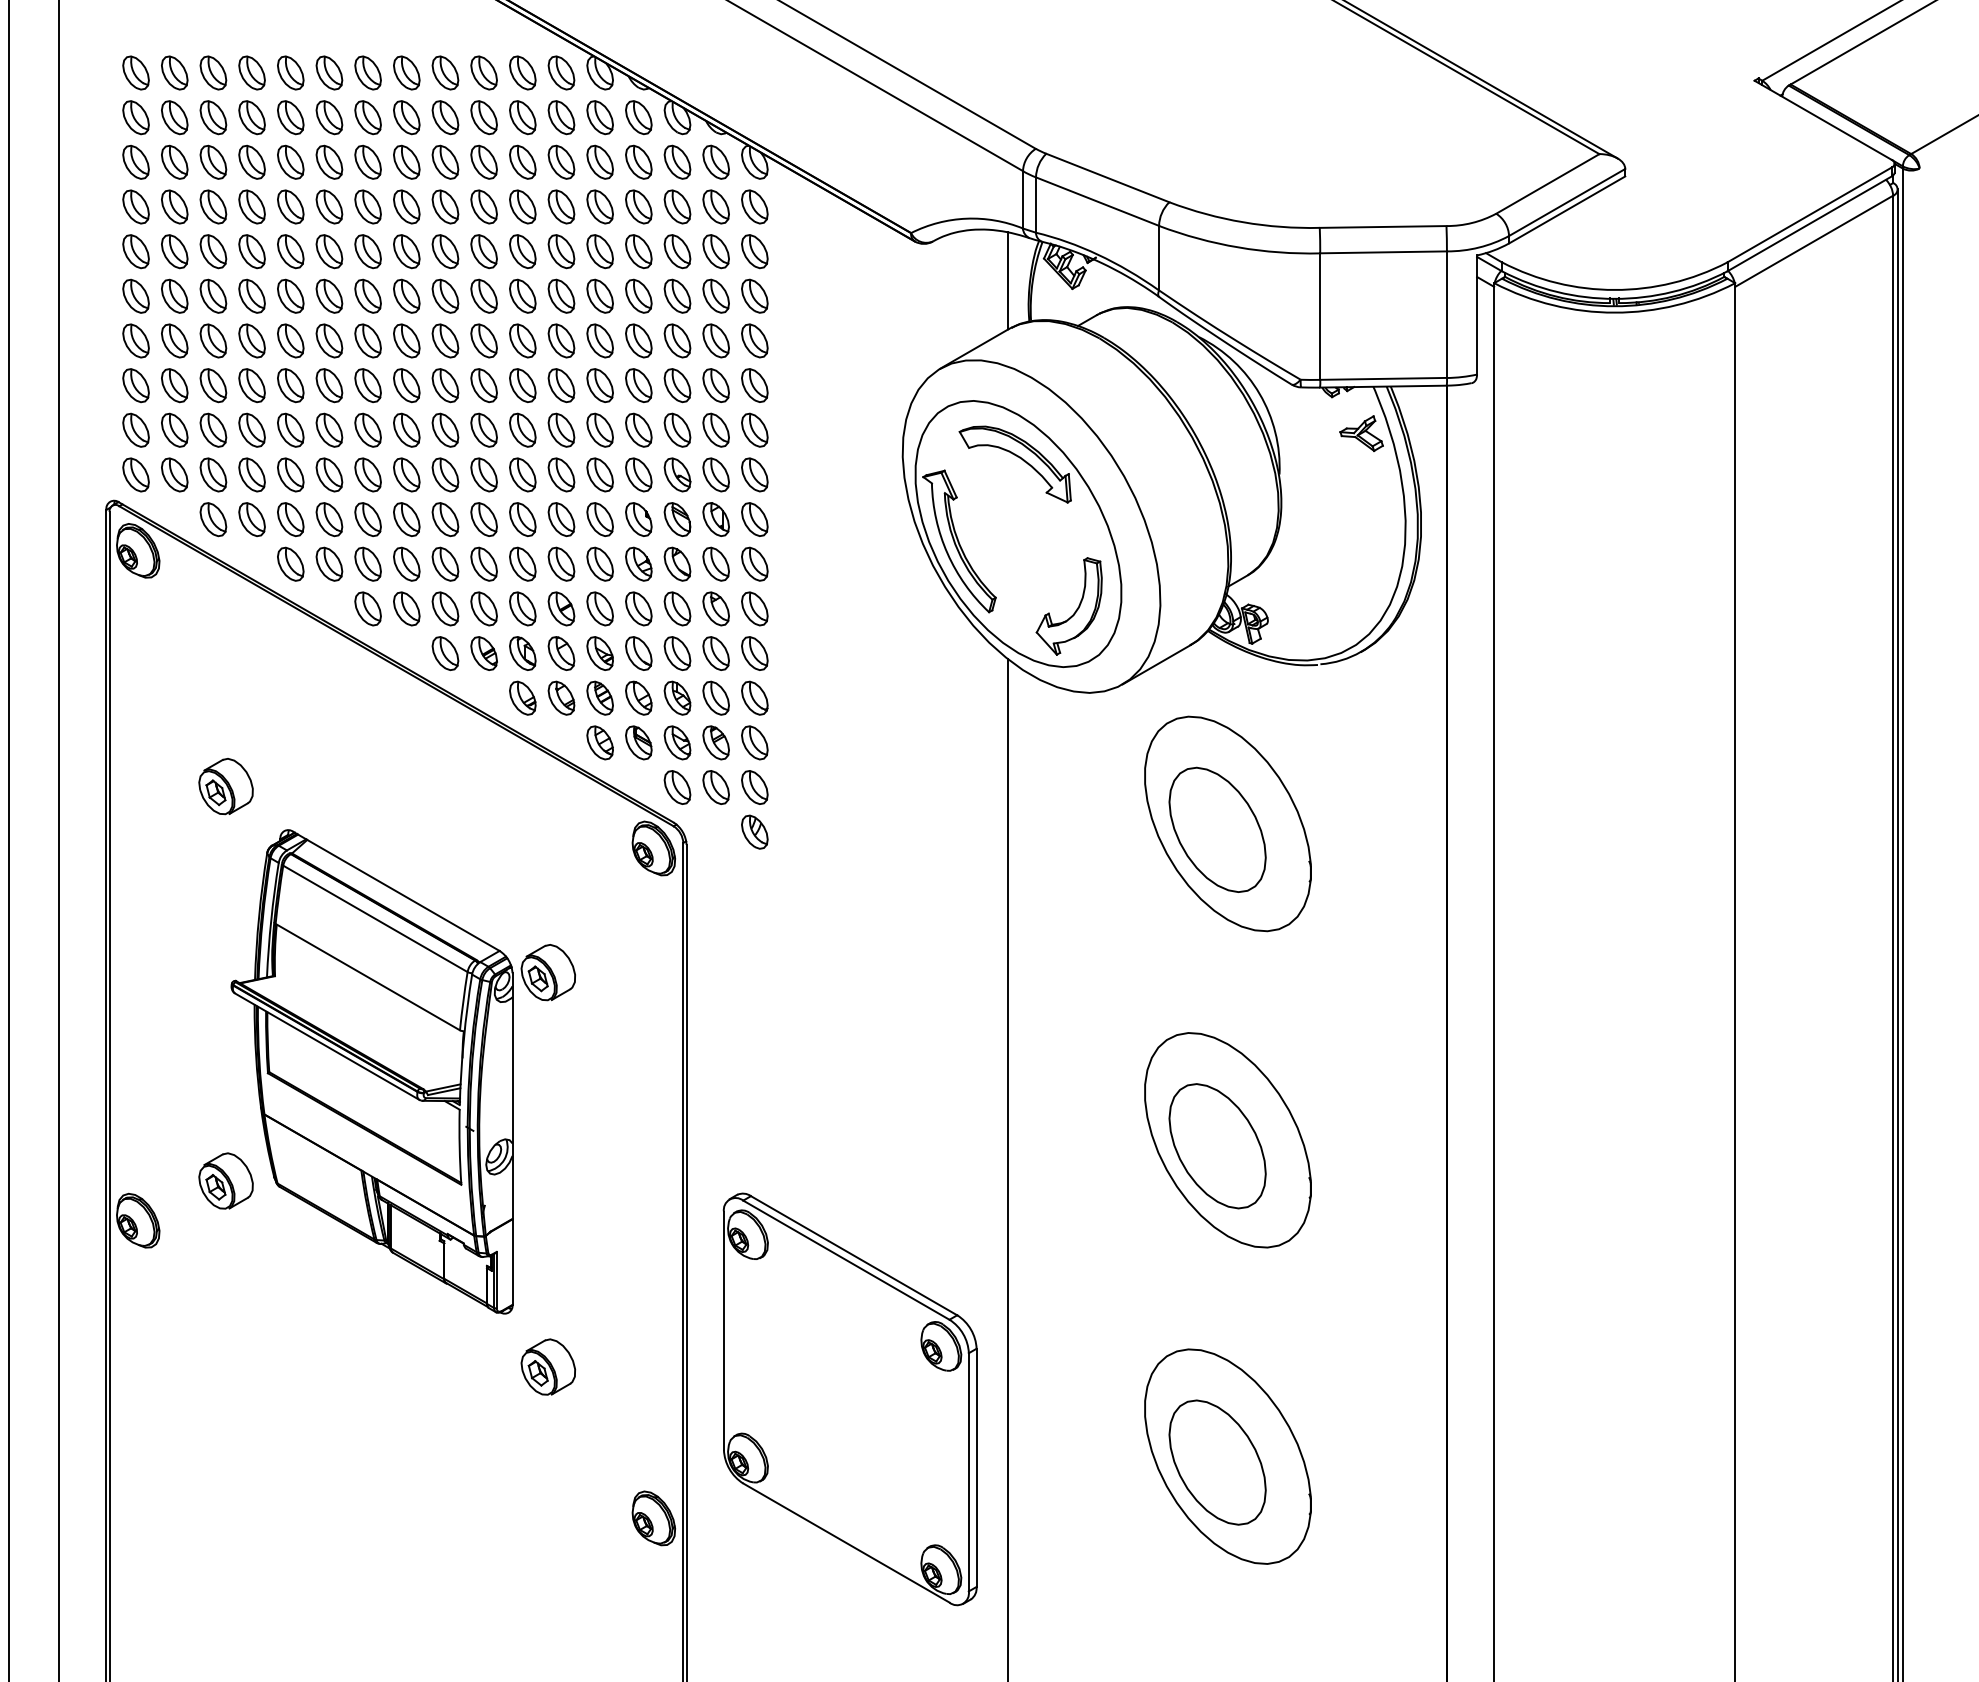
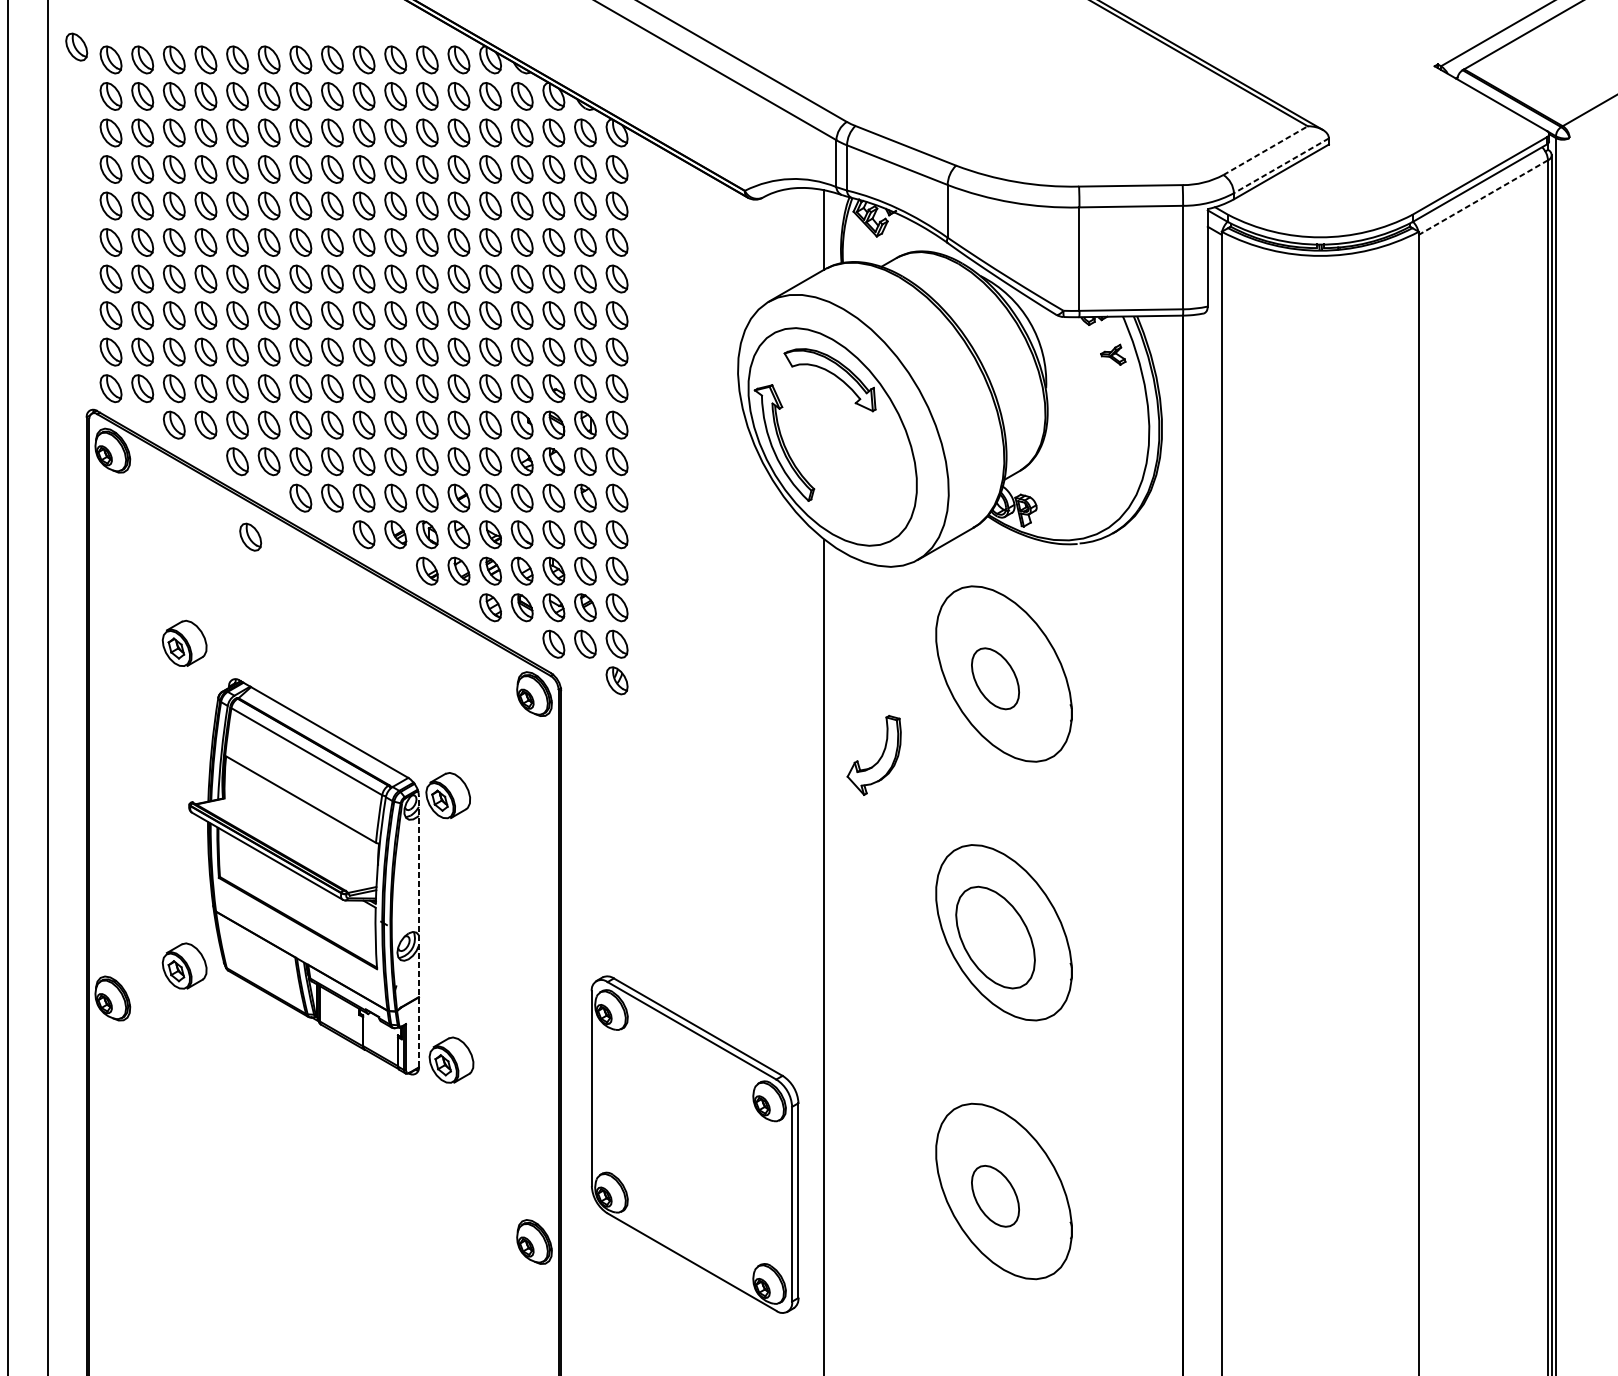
part: (93, 56) -> (76, 46), added
line: (1547, 183) -> (1265, 150), solid -> dashed
line: (1566, 202) -> (1280, 165), solid -> dashed
line: (1813, 241) -> (1482, 197), solid -> dashed
part: (1361, 433) -> (1113, 354), size x0.7
part: (1074, 611) -> (878, 759), moved
part: (306, 656) -> (250, 537), added
part: (1217, 829) -> (995, 678), size x0.6
line: (512, 1138) -> (418, 931), solid -> dashed
part: (548, 1366) -> (451, 1059), moved
part: (1217, 1462) -> (995, 1196), size x0.6

